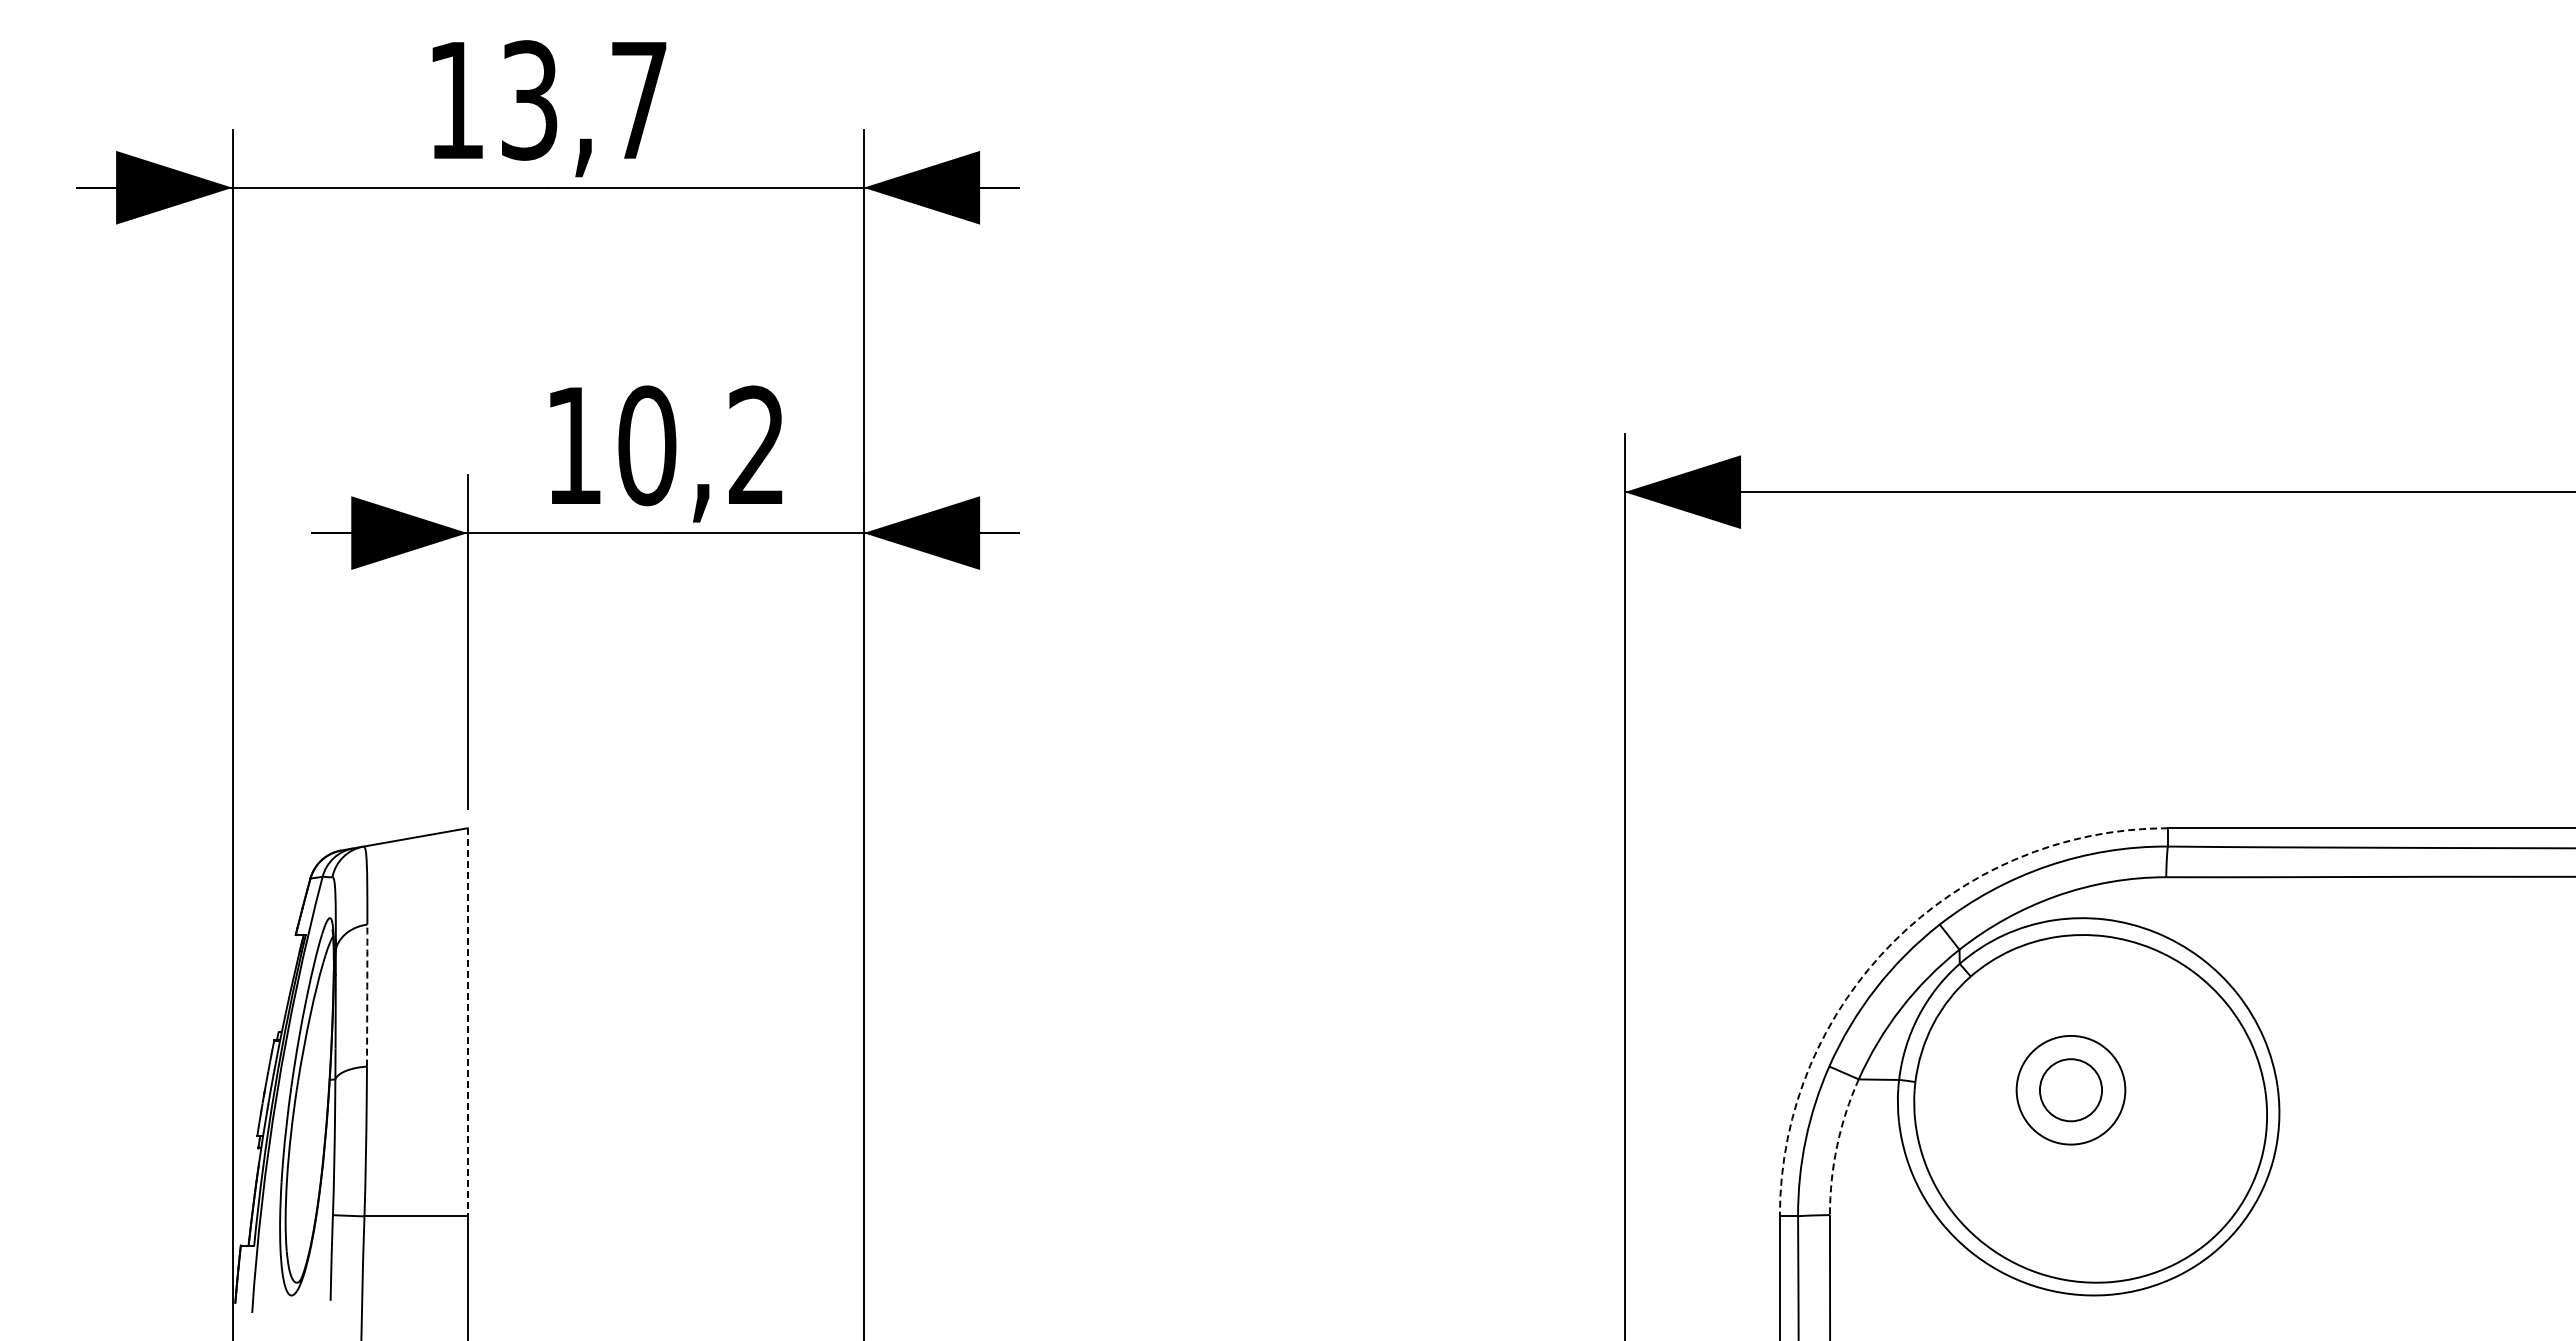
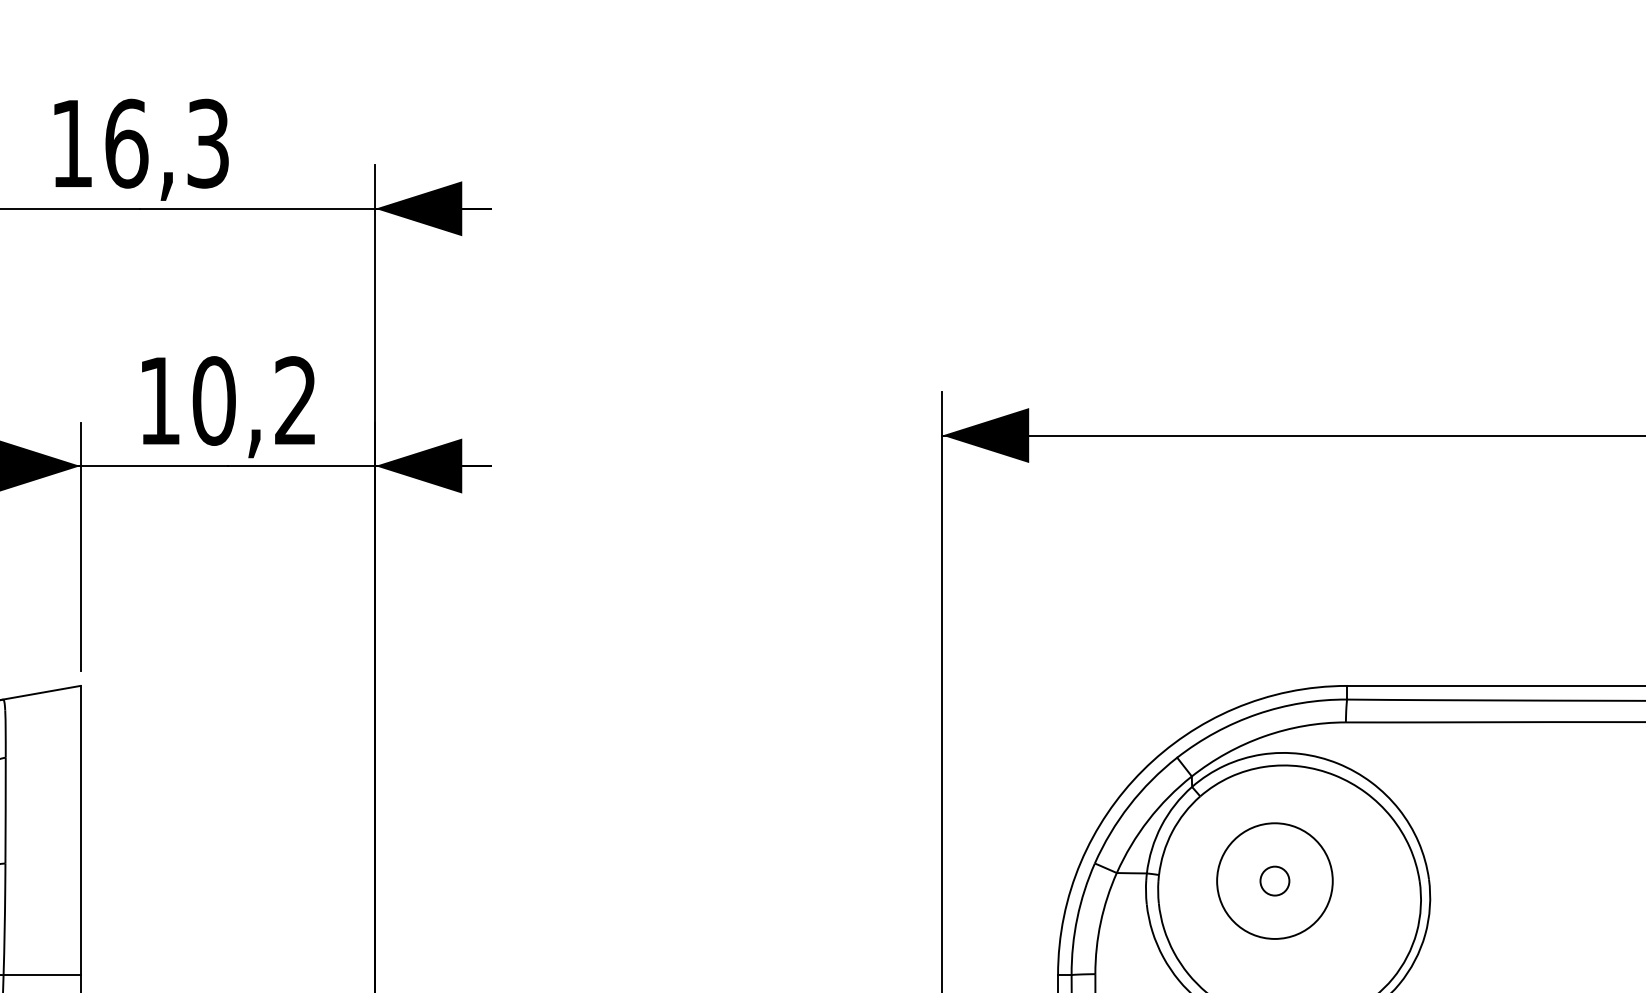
text: (583, 100) -> (166, 143), 13,7 -> 16,3
arc: (1893, 941) -> (1142, 770), dashed -> solid
arc: (367, 995) -> (5, 810), dashed -> solid
line: (467, 1022) -> (80, 830), dashed -> solid
circle: (2070, 1089) -> (1274, 880), size x0.62
circle: (2070, 1089) -> (1274, 880), size x1.43
arc: (1837, 1145) -> (1100, 922), dashed -> solid

